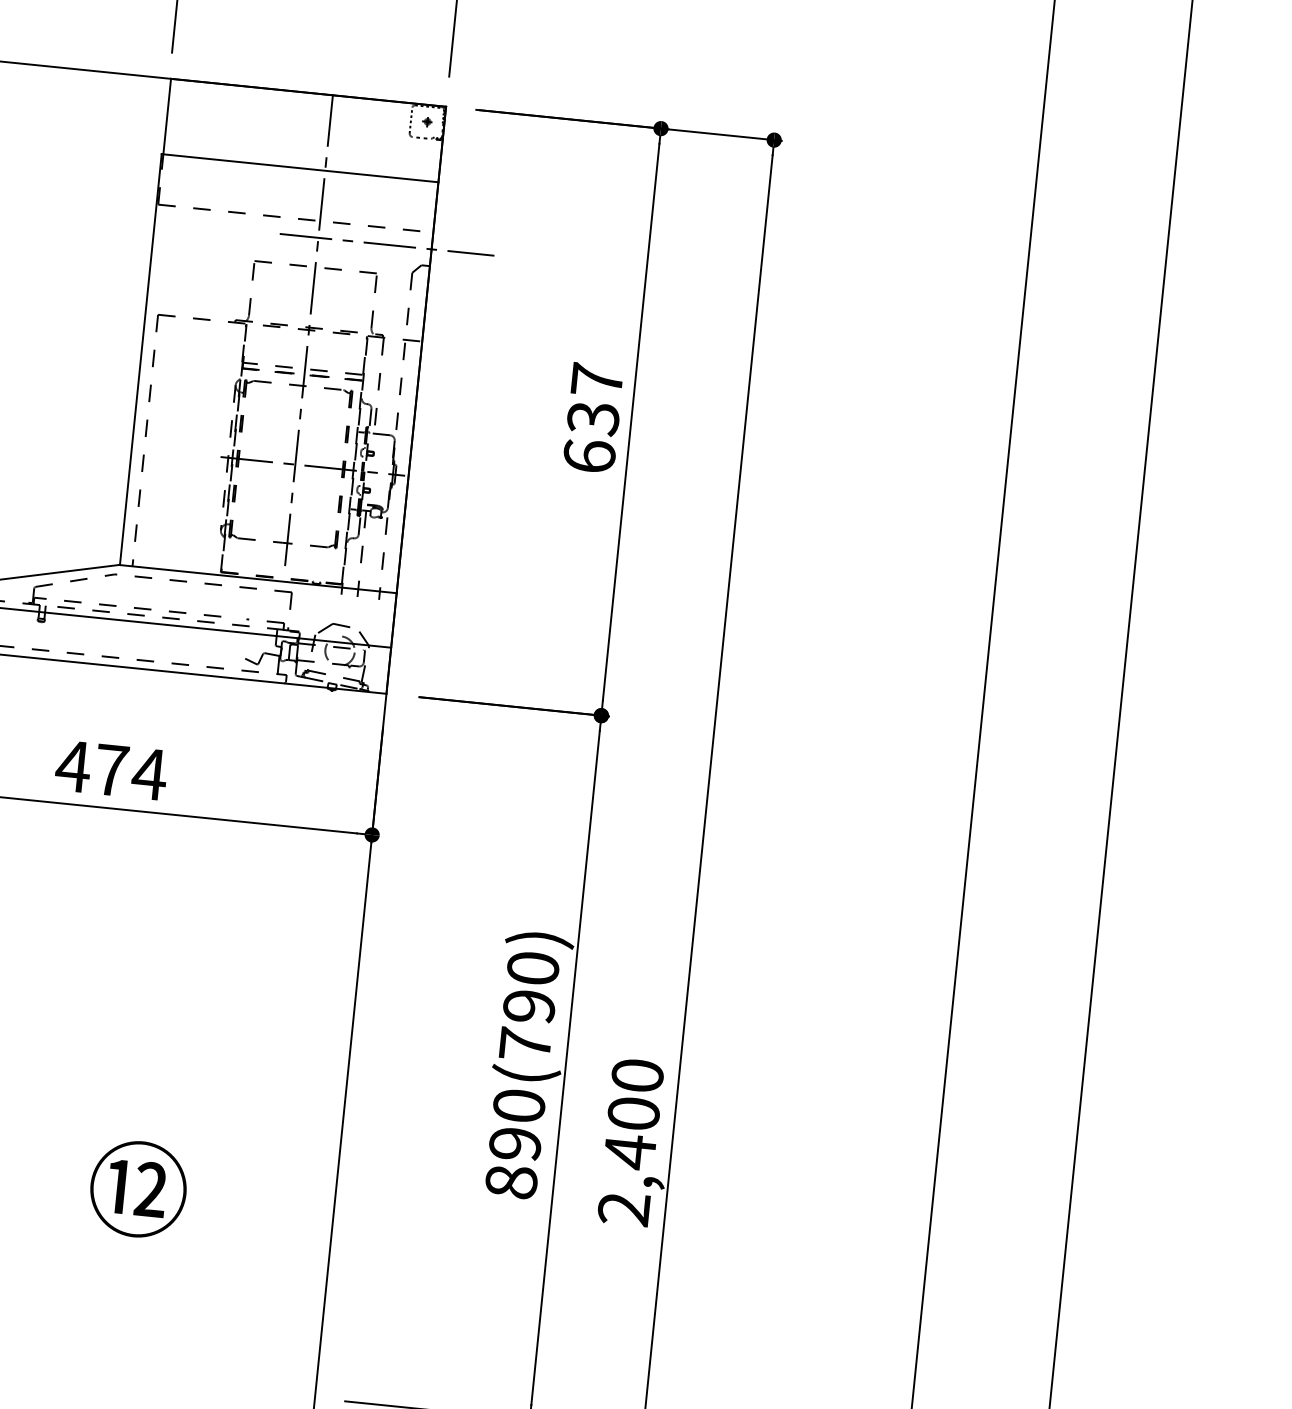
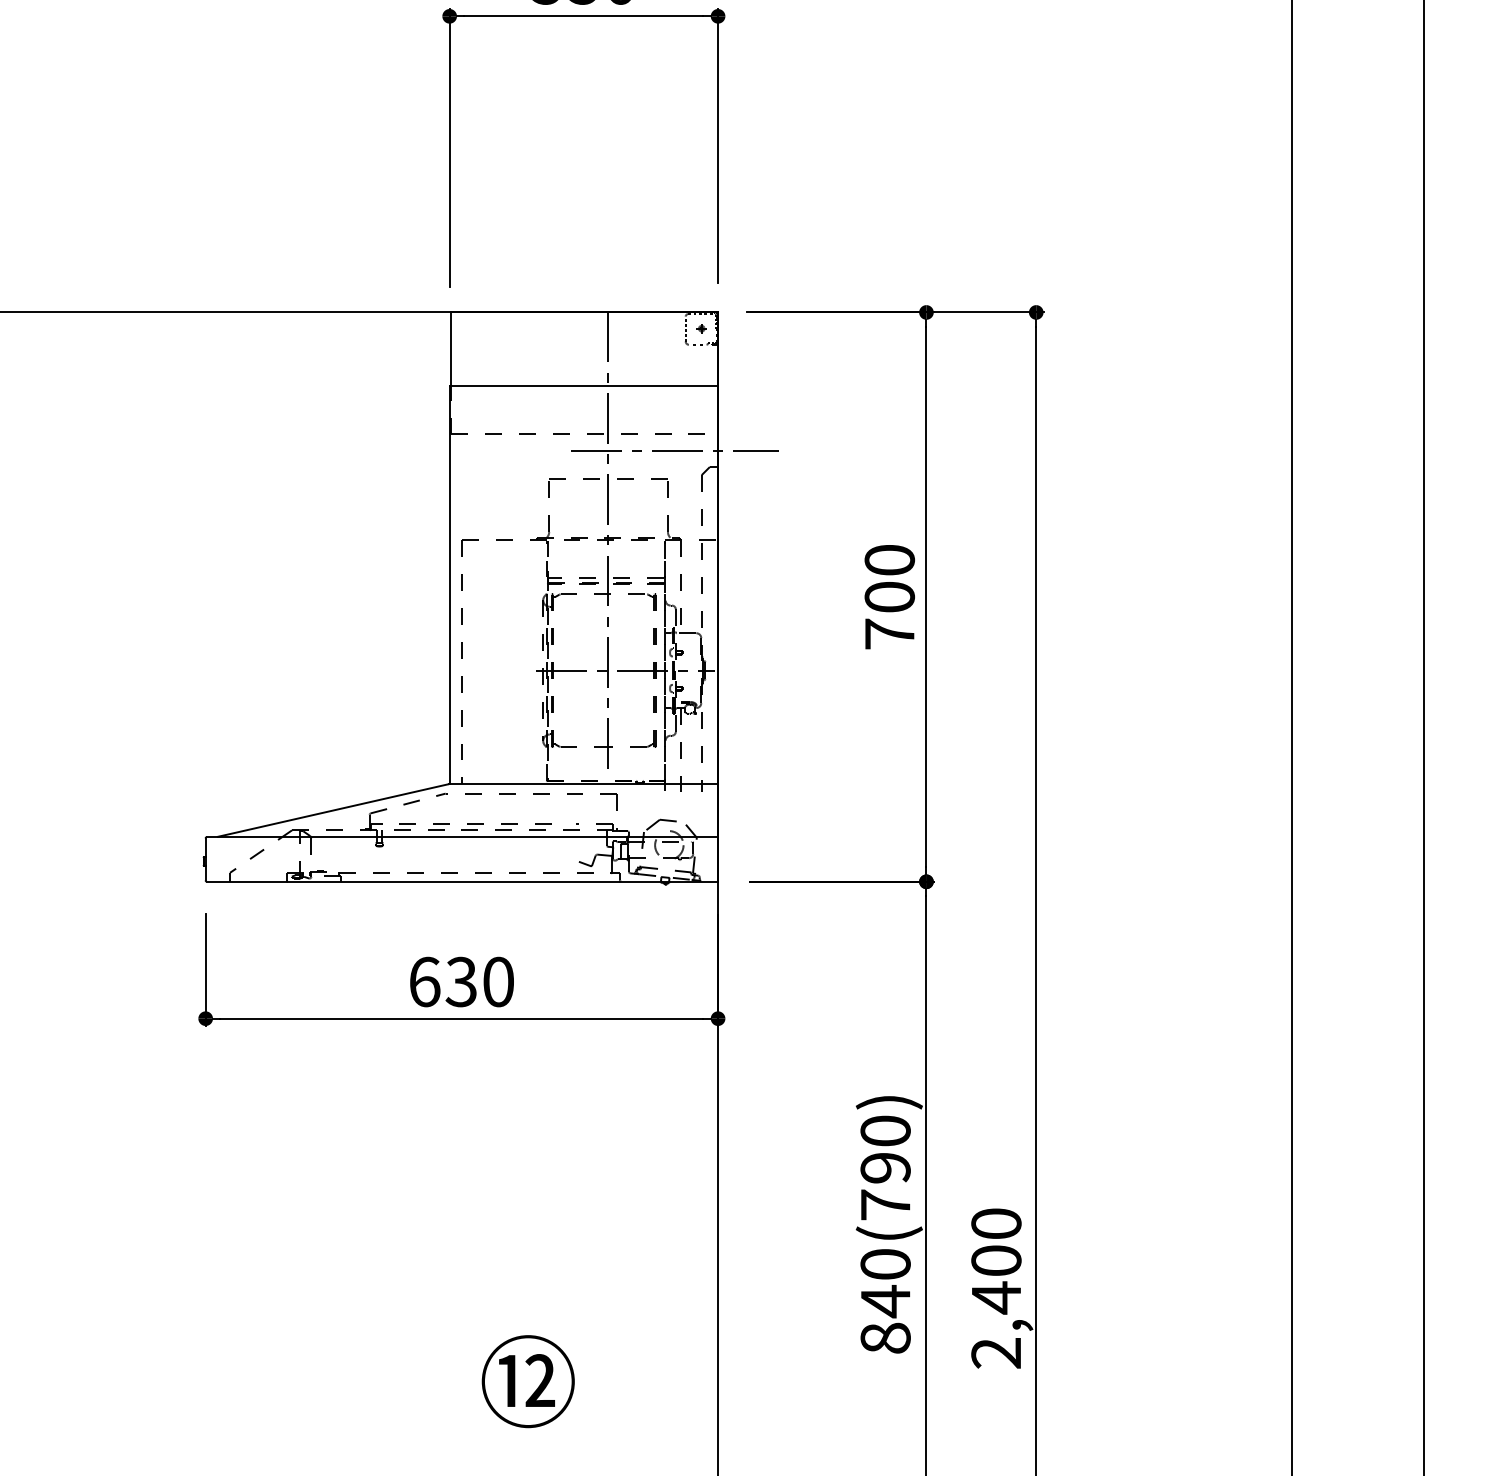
text: (593, 417) -> (889, 596), 637 -> 700
text: (111, 769) -> (461, 981), 474 -> 630
text: (515, 1144) -> (885, 1301), 890(790) -> 840(790)

